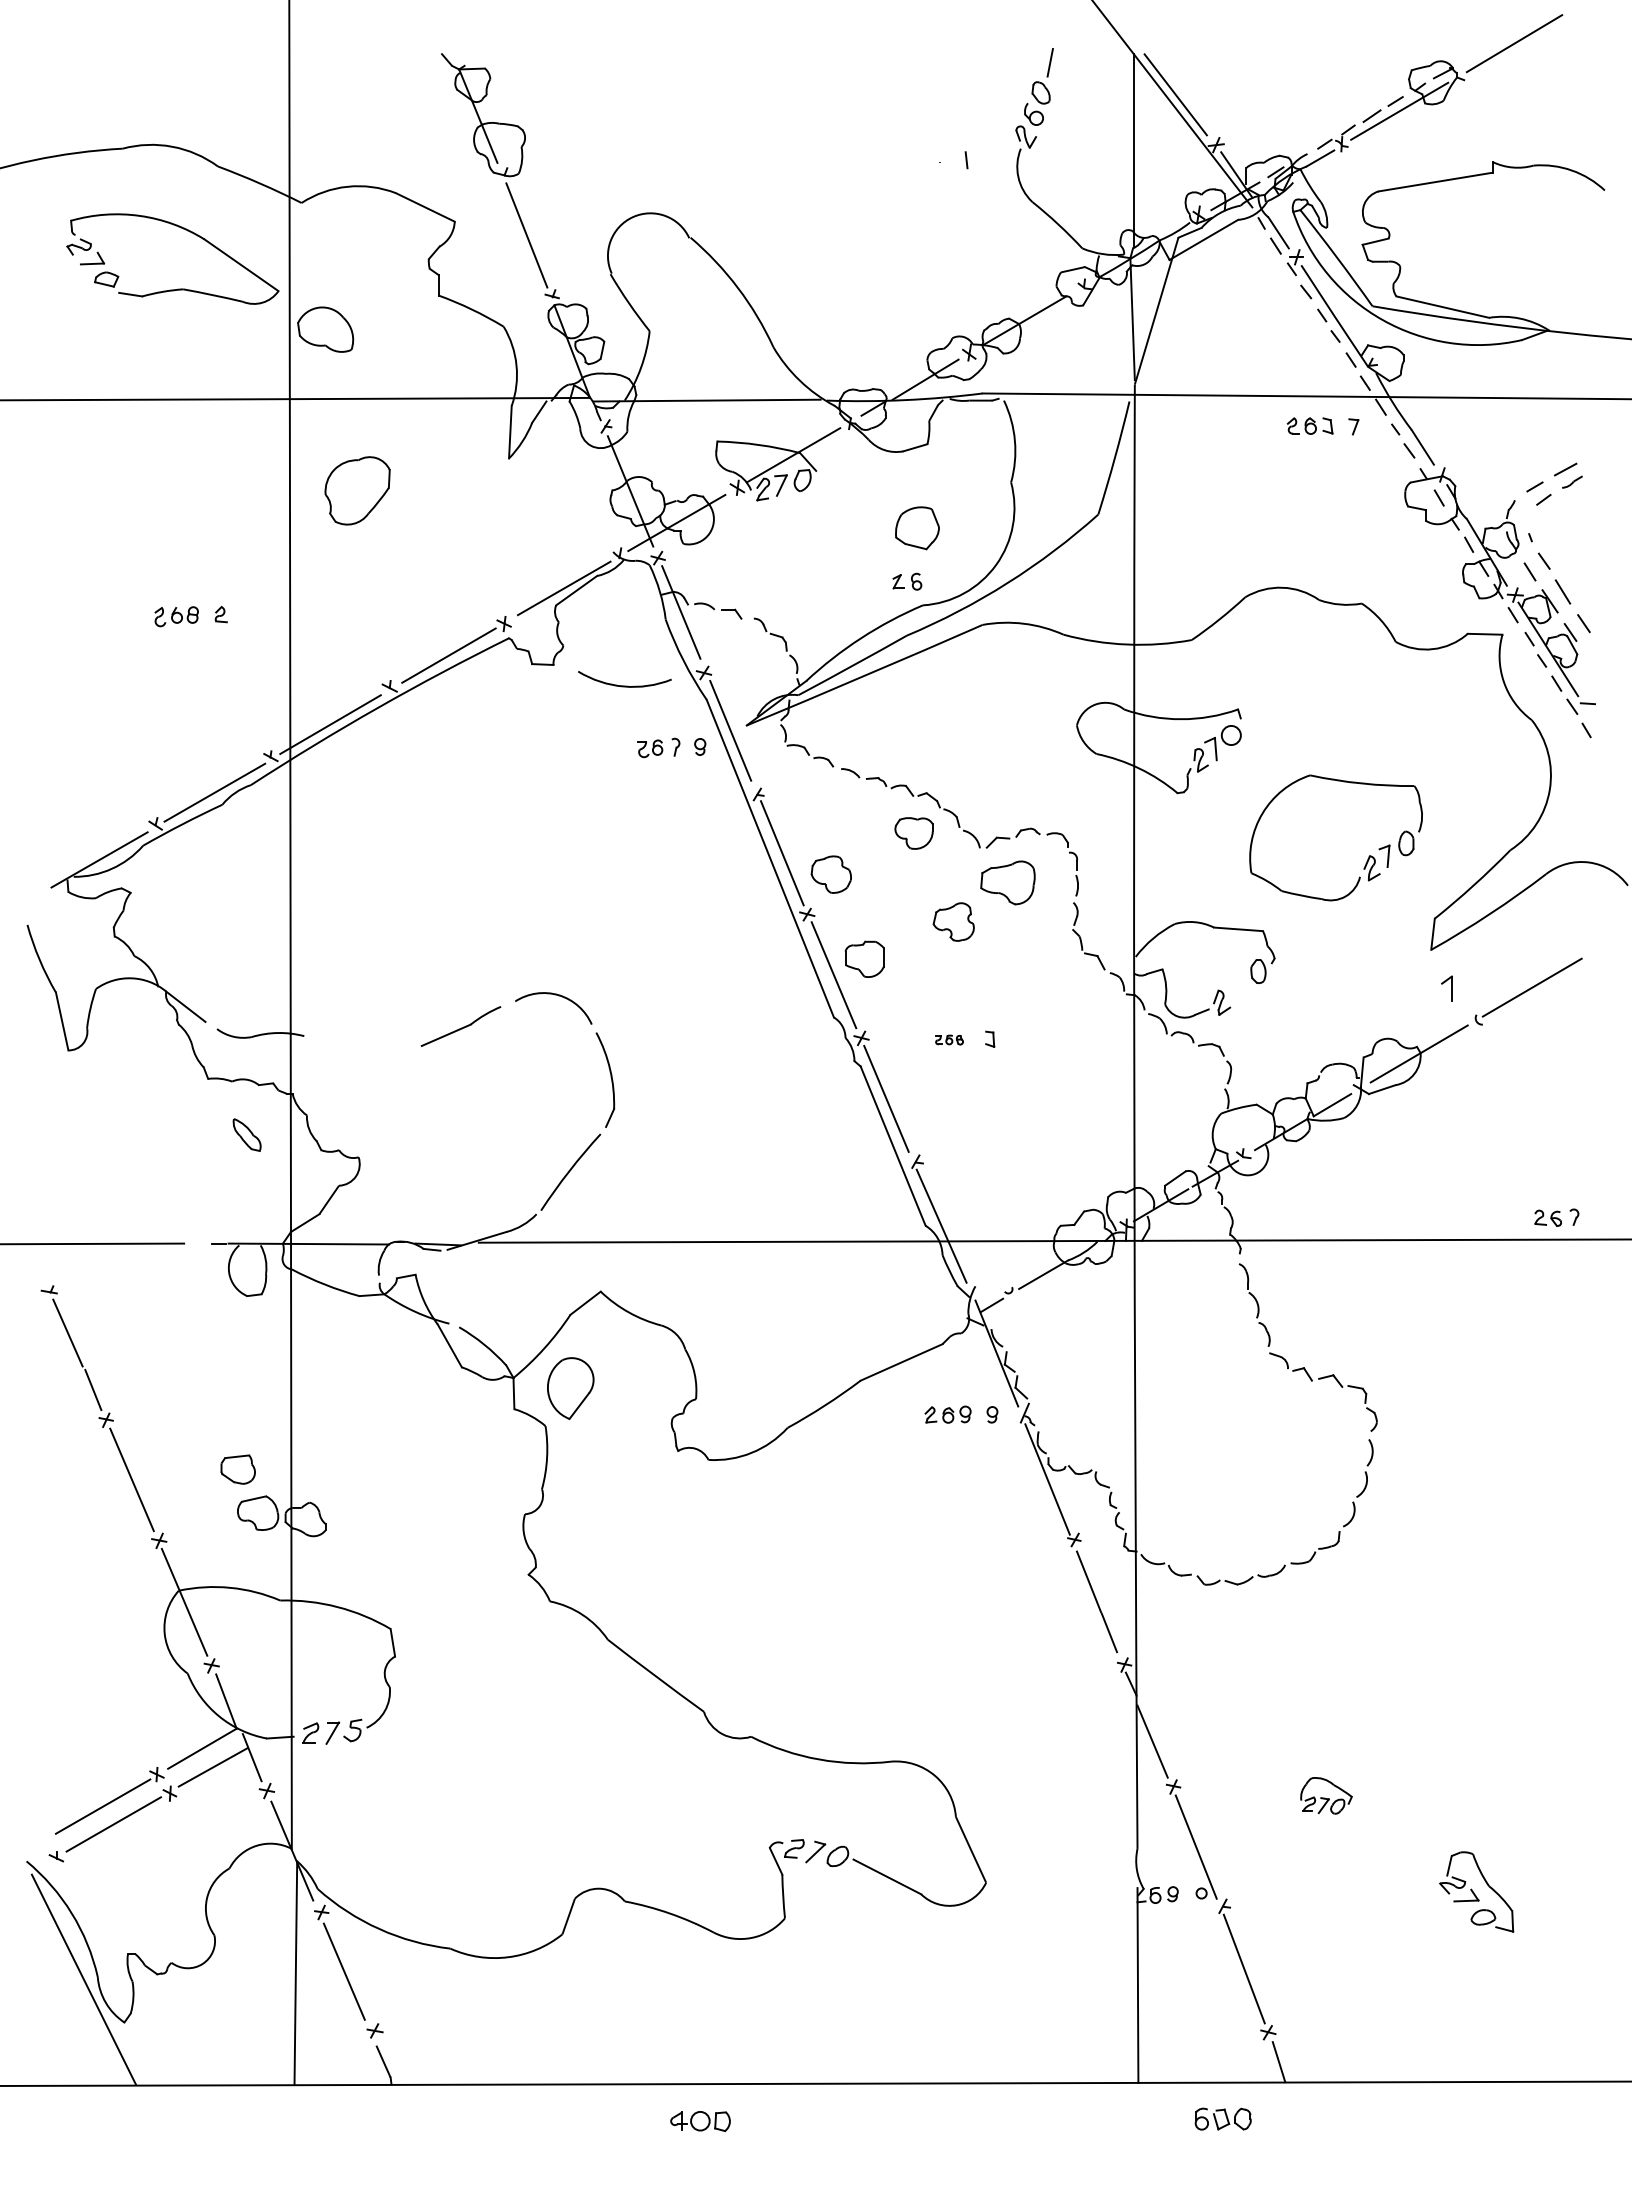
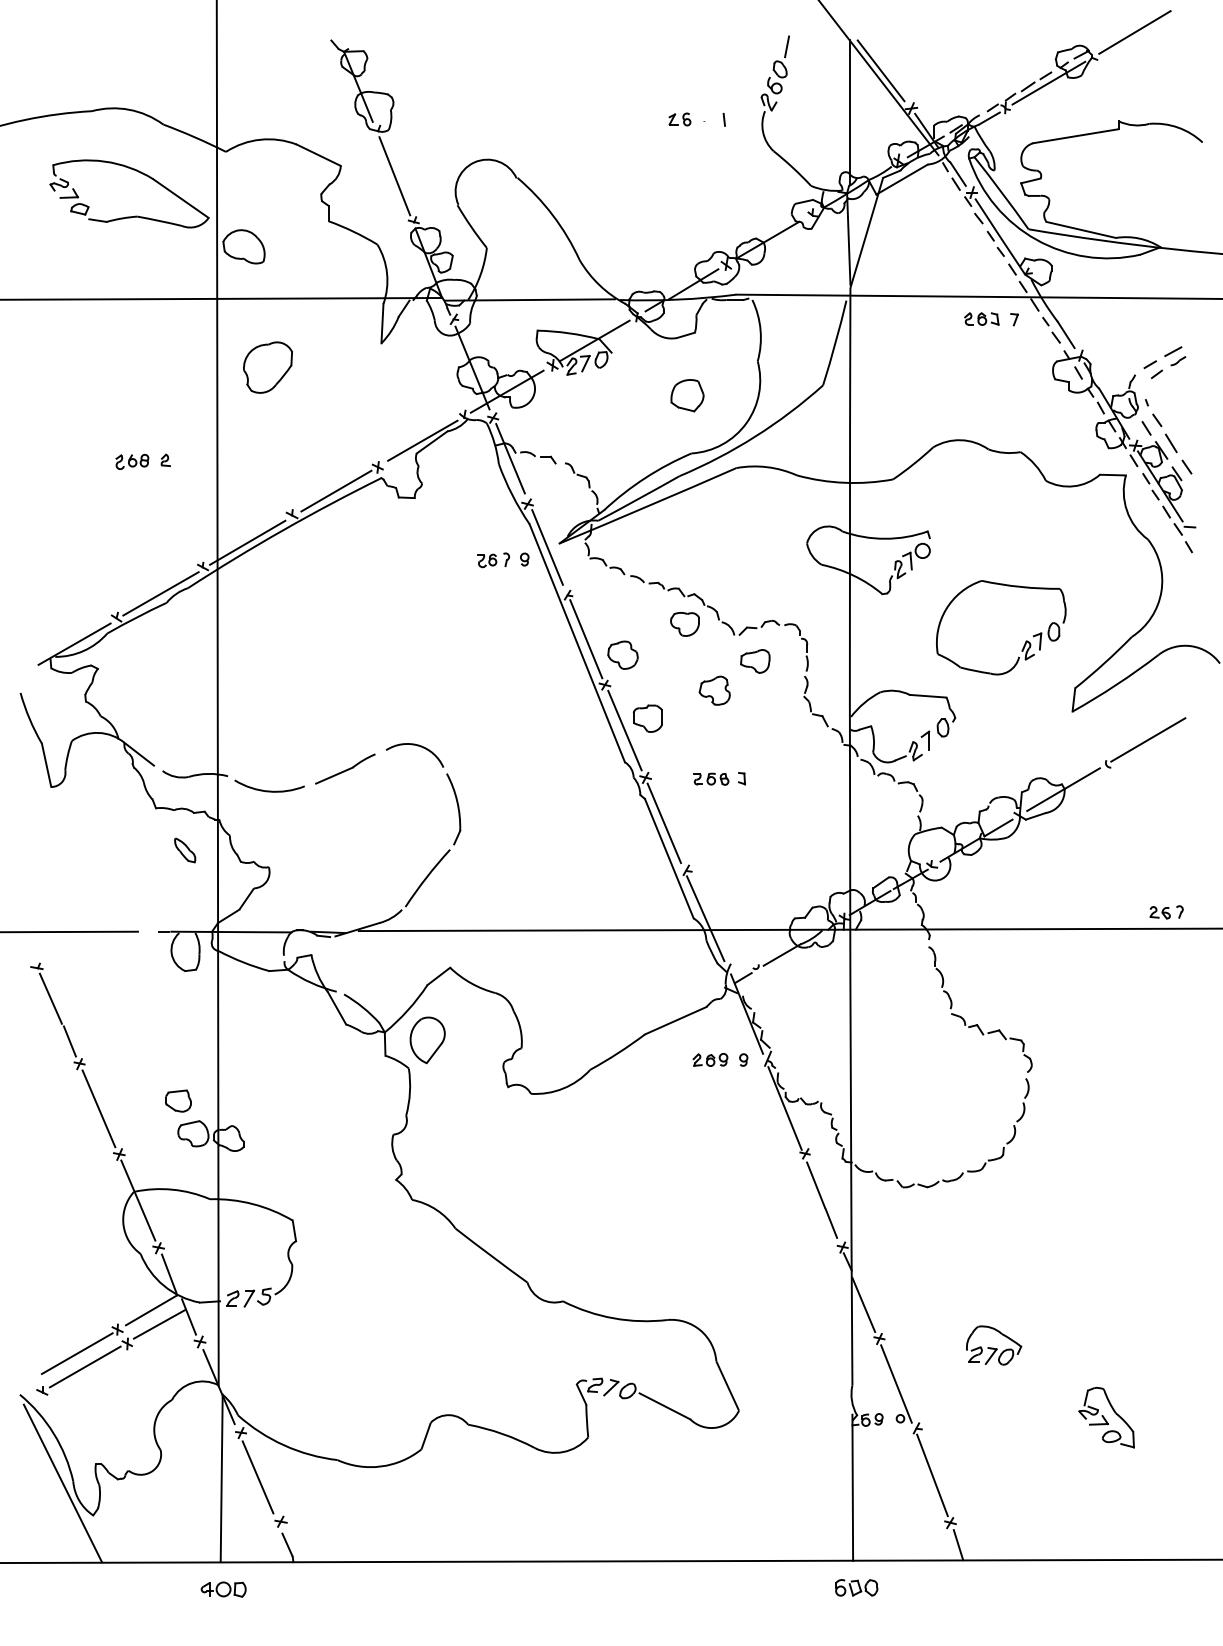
part: (907, 581) -> (680, 119), moved
arc: (624, 685) -> (269, 790), moved
part: (1007, 882) -> (755, 661), size x0.71
part: (1446, 988) -> (925, 740), moved
part: (949, 1039) -> (711, 778), size x1.67
part: (1326, 1795) -> (994, 1345), size x1.43
part: (1222, 2118) -> (856, 1587), moved
part: (700, 2121) -> (223, 1589), moved

